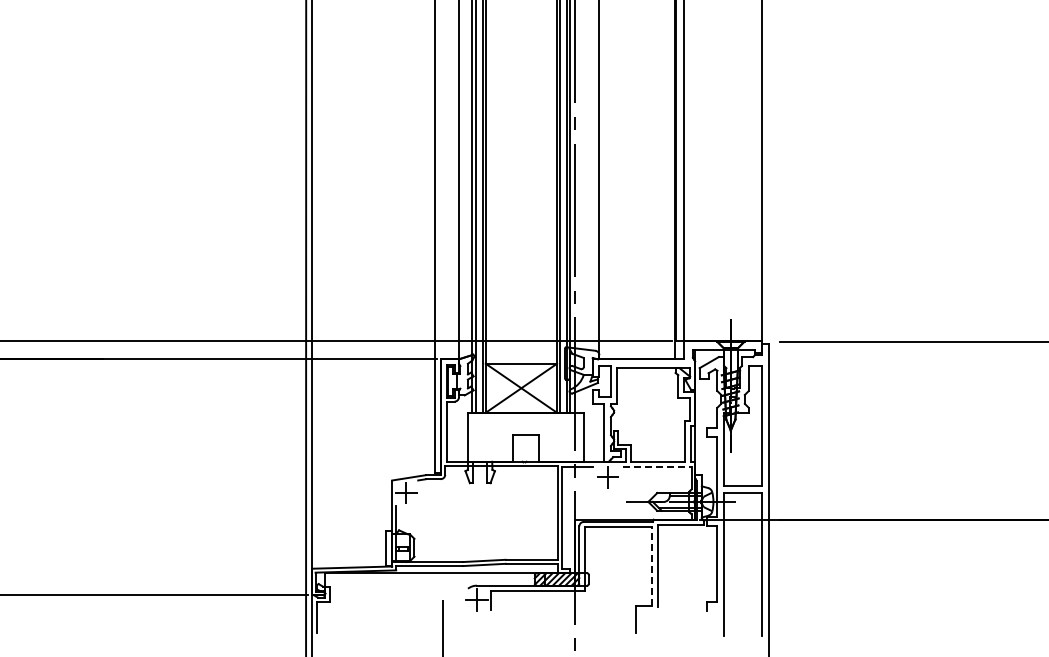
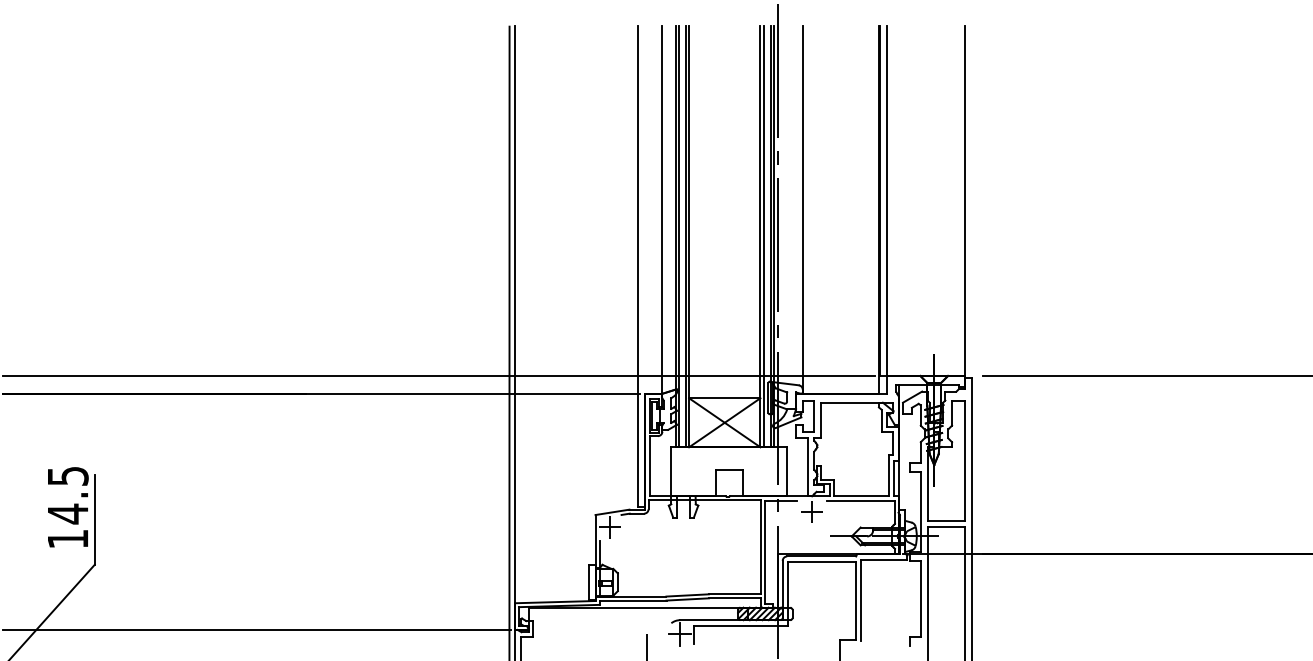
line: (658, 466) -> (861, 501), dashed -> solid
line: (652, 565) -> (855, 600), dashed -> solid

